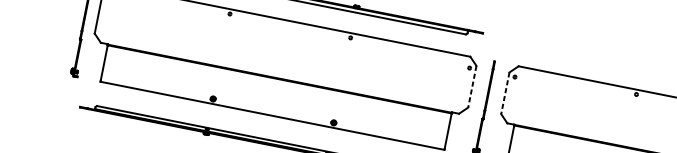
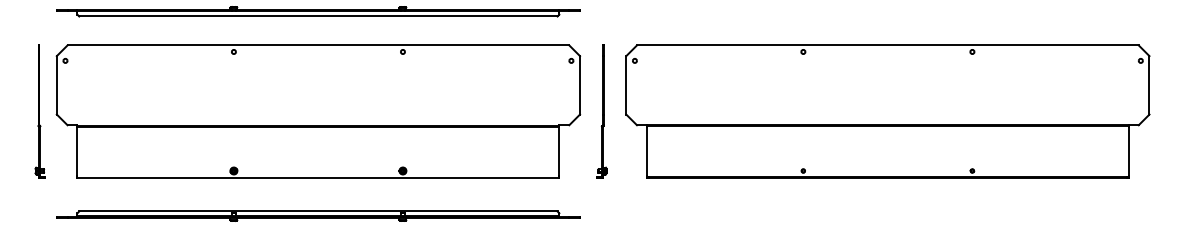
line: (472, 86) -> (580, 85), dashed -> solid
line: (505, 93) -> (626, 85), dashed -> solid

